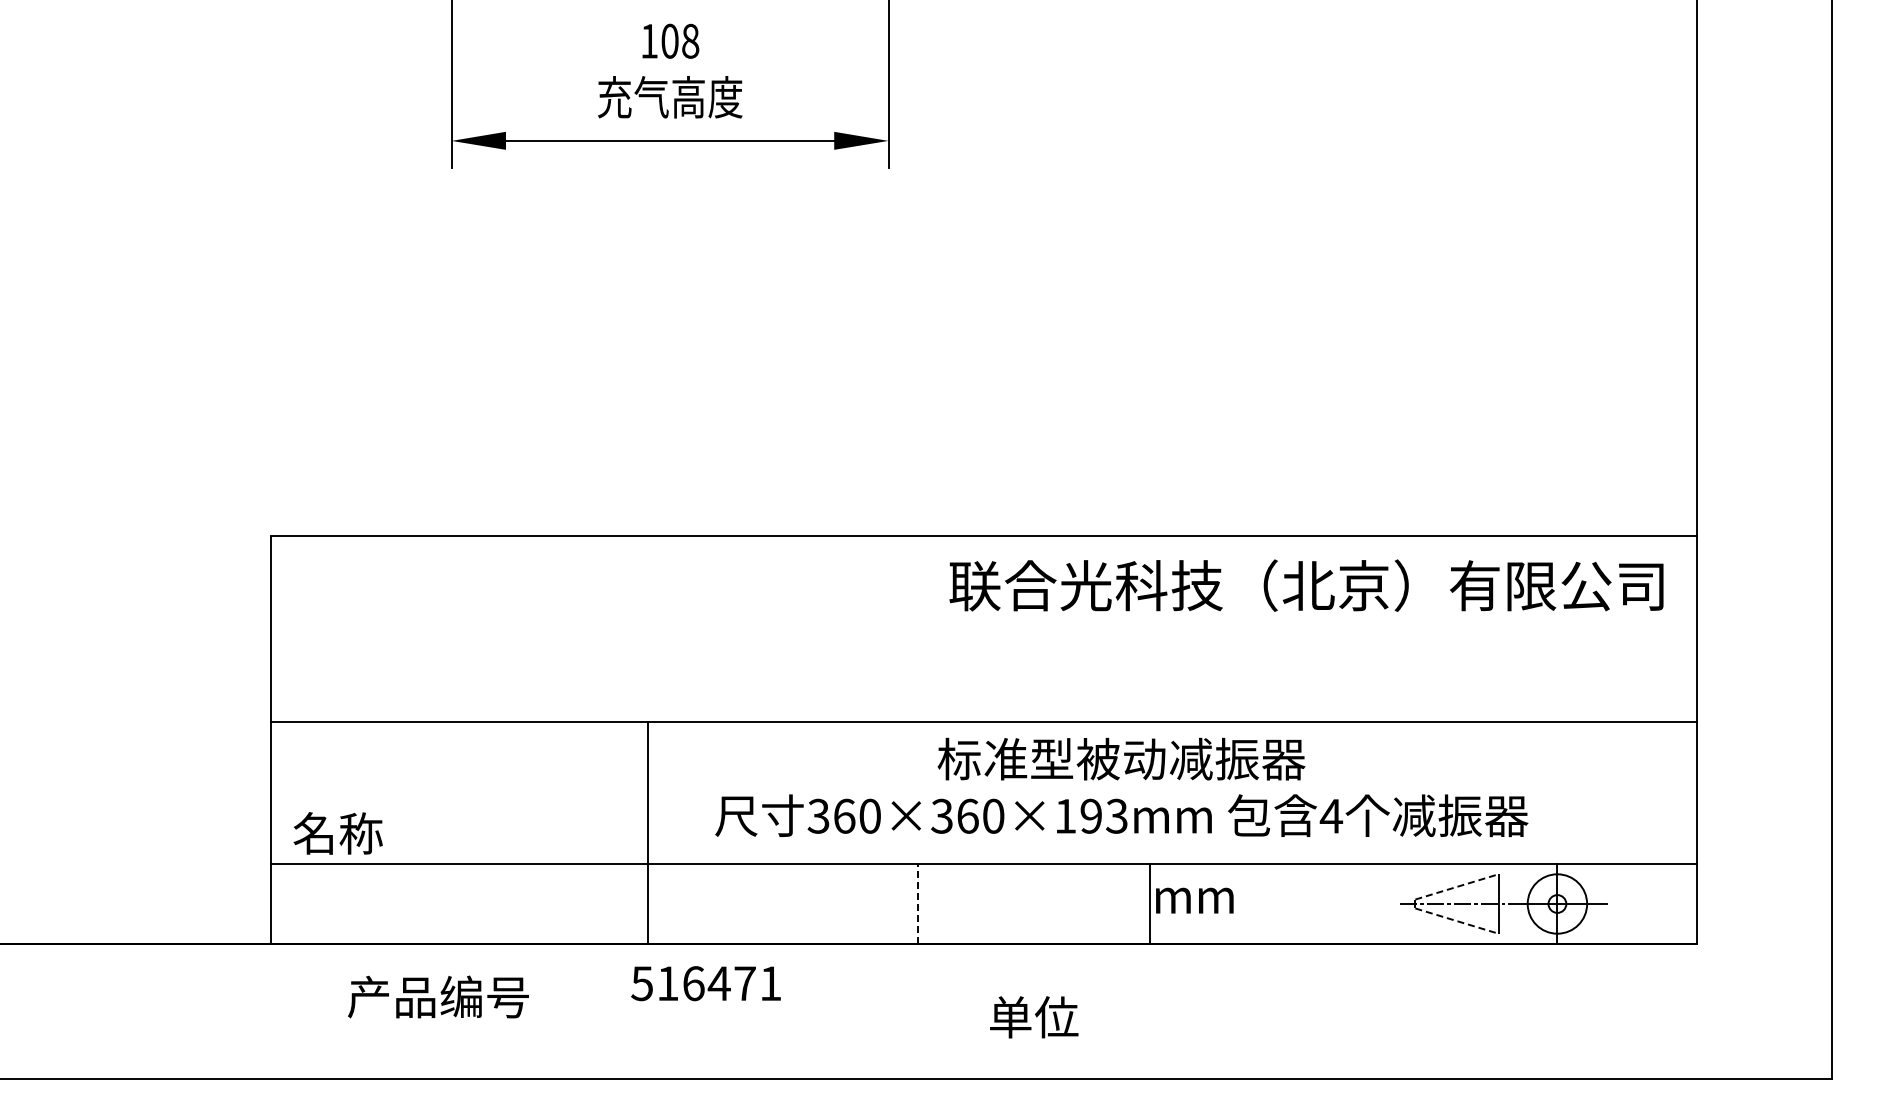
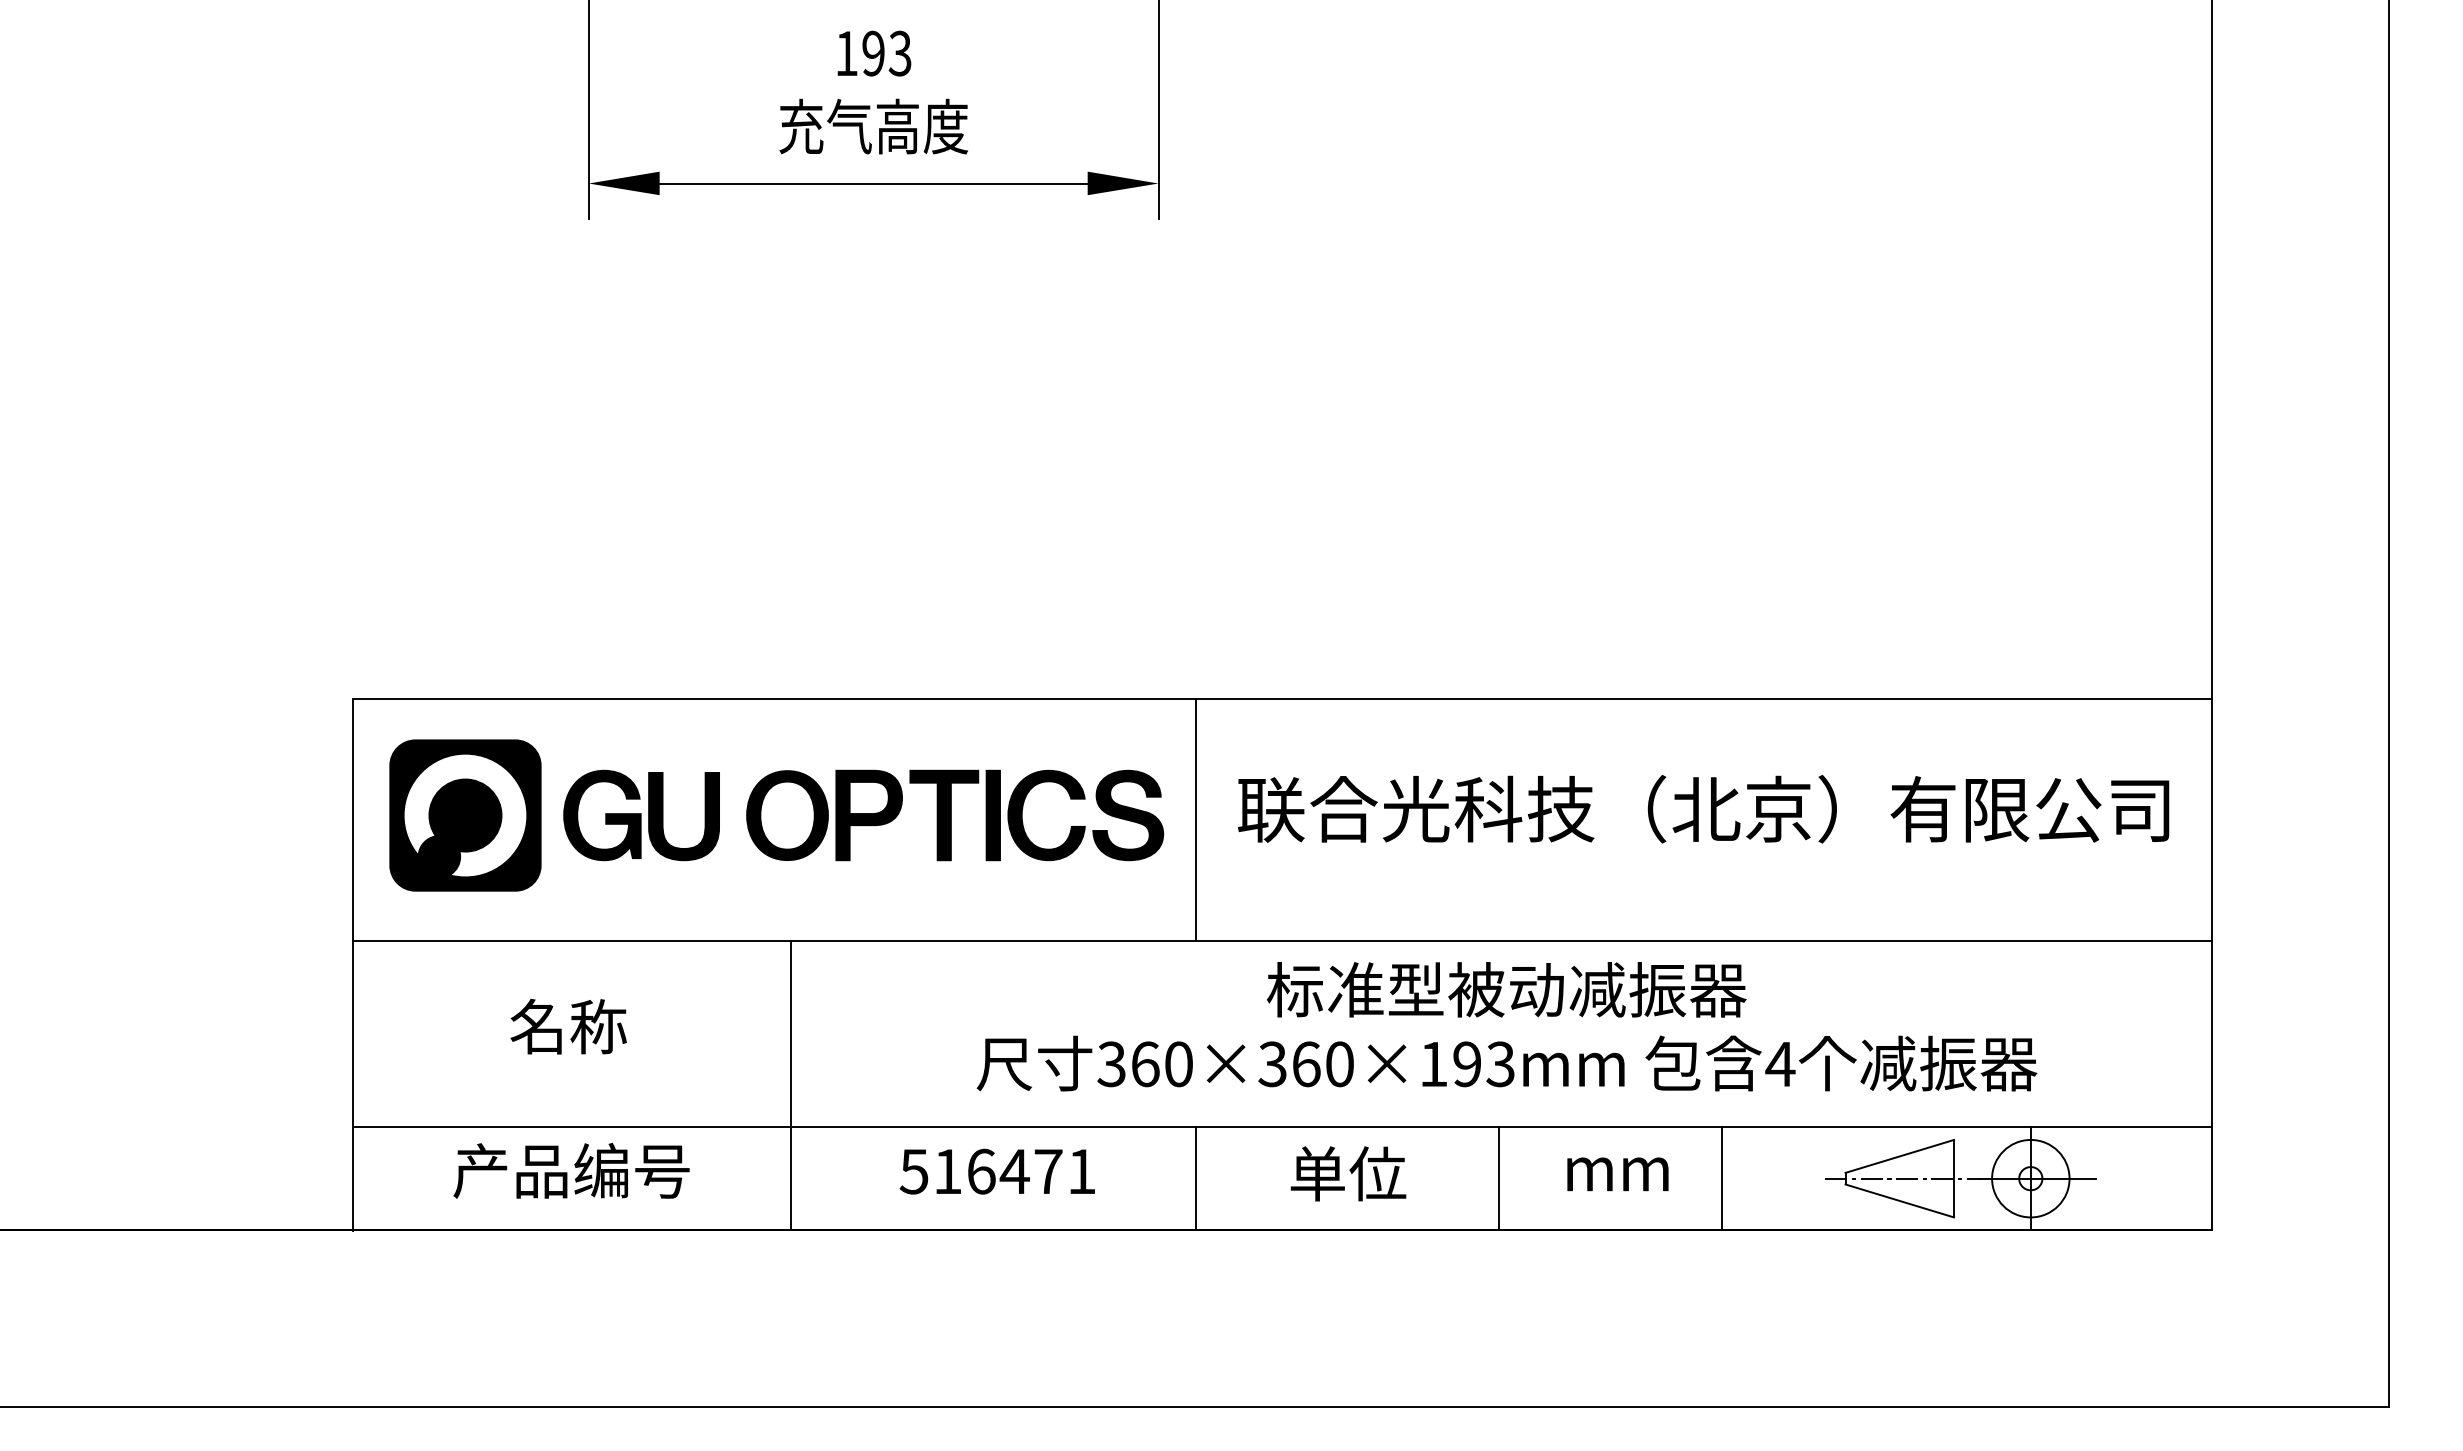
text: (680, 40) -> (887, 52), 108 -> 193
text: (1306, 585) -> (1703, 808), moved
part: (595, 625) -> (776, 815), added
line: (917, 628) -> (1196, 819), added
text: (1121, 786) -> (1506, 1025), moved
line: (647, 832) -> (790, 1085), moved
text: (337, 833) -> (567, 1026), moved
line: (1457, 886) -> (1900, 1155), dashed -> solid
text: (1194, 900) -> (1617, 1174), moved
line: (1320, 903) -> (1721, 1178), added
line: (917, 904) -> (1196, 1179), dashed -> solid
line: (1457, 921) -> (1900, 1201), dashed -> solid
text: (705, 983) -> (996, 1171), moved
text: (438, 996) -> (571, 1170), moved
text: (1034, 1017) -> (1348, 1174), moved

